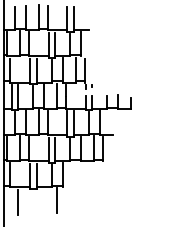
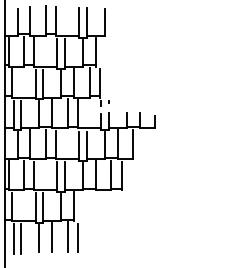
line: (89, 18) -> (105, 21), added
line: (113, 122) -> (133, 144), added
line: (44, 200) -> (52, 236), added
line: (33, 201) -> (39, 237), added
line: (65, 201) -> (77, 237), added
line: (11, 202) -> (13, 238), added

